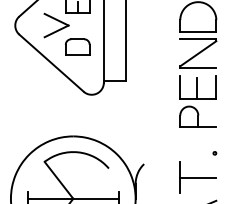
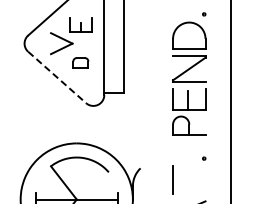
part: (77, 46) -> (80, 62), size x0.7
line: (51, 63) -> (57, 77), solid -> dashed
line: (198, 177) -> (189, 180), removed

